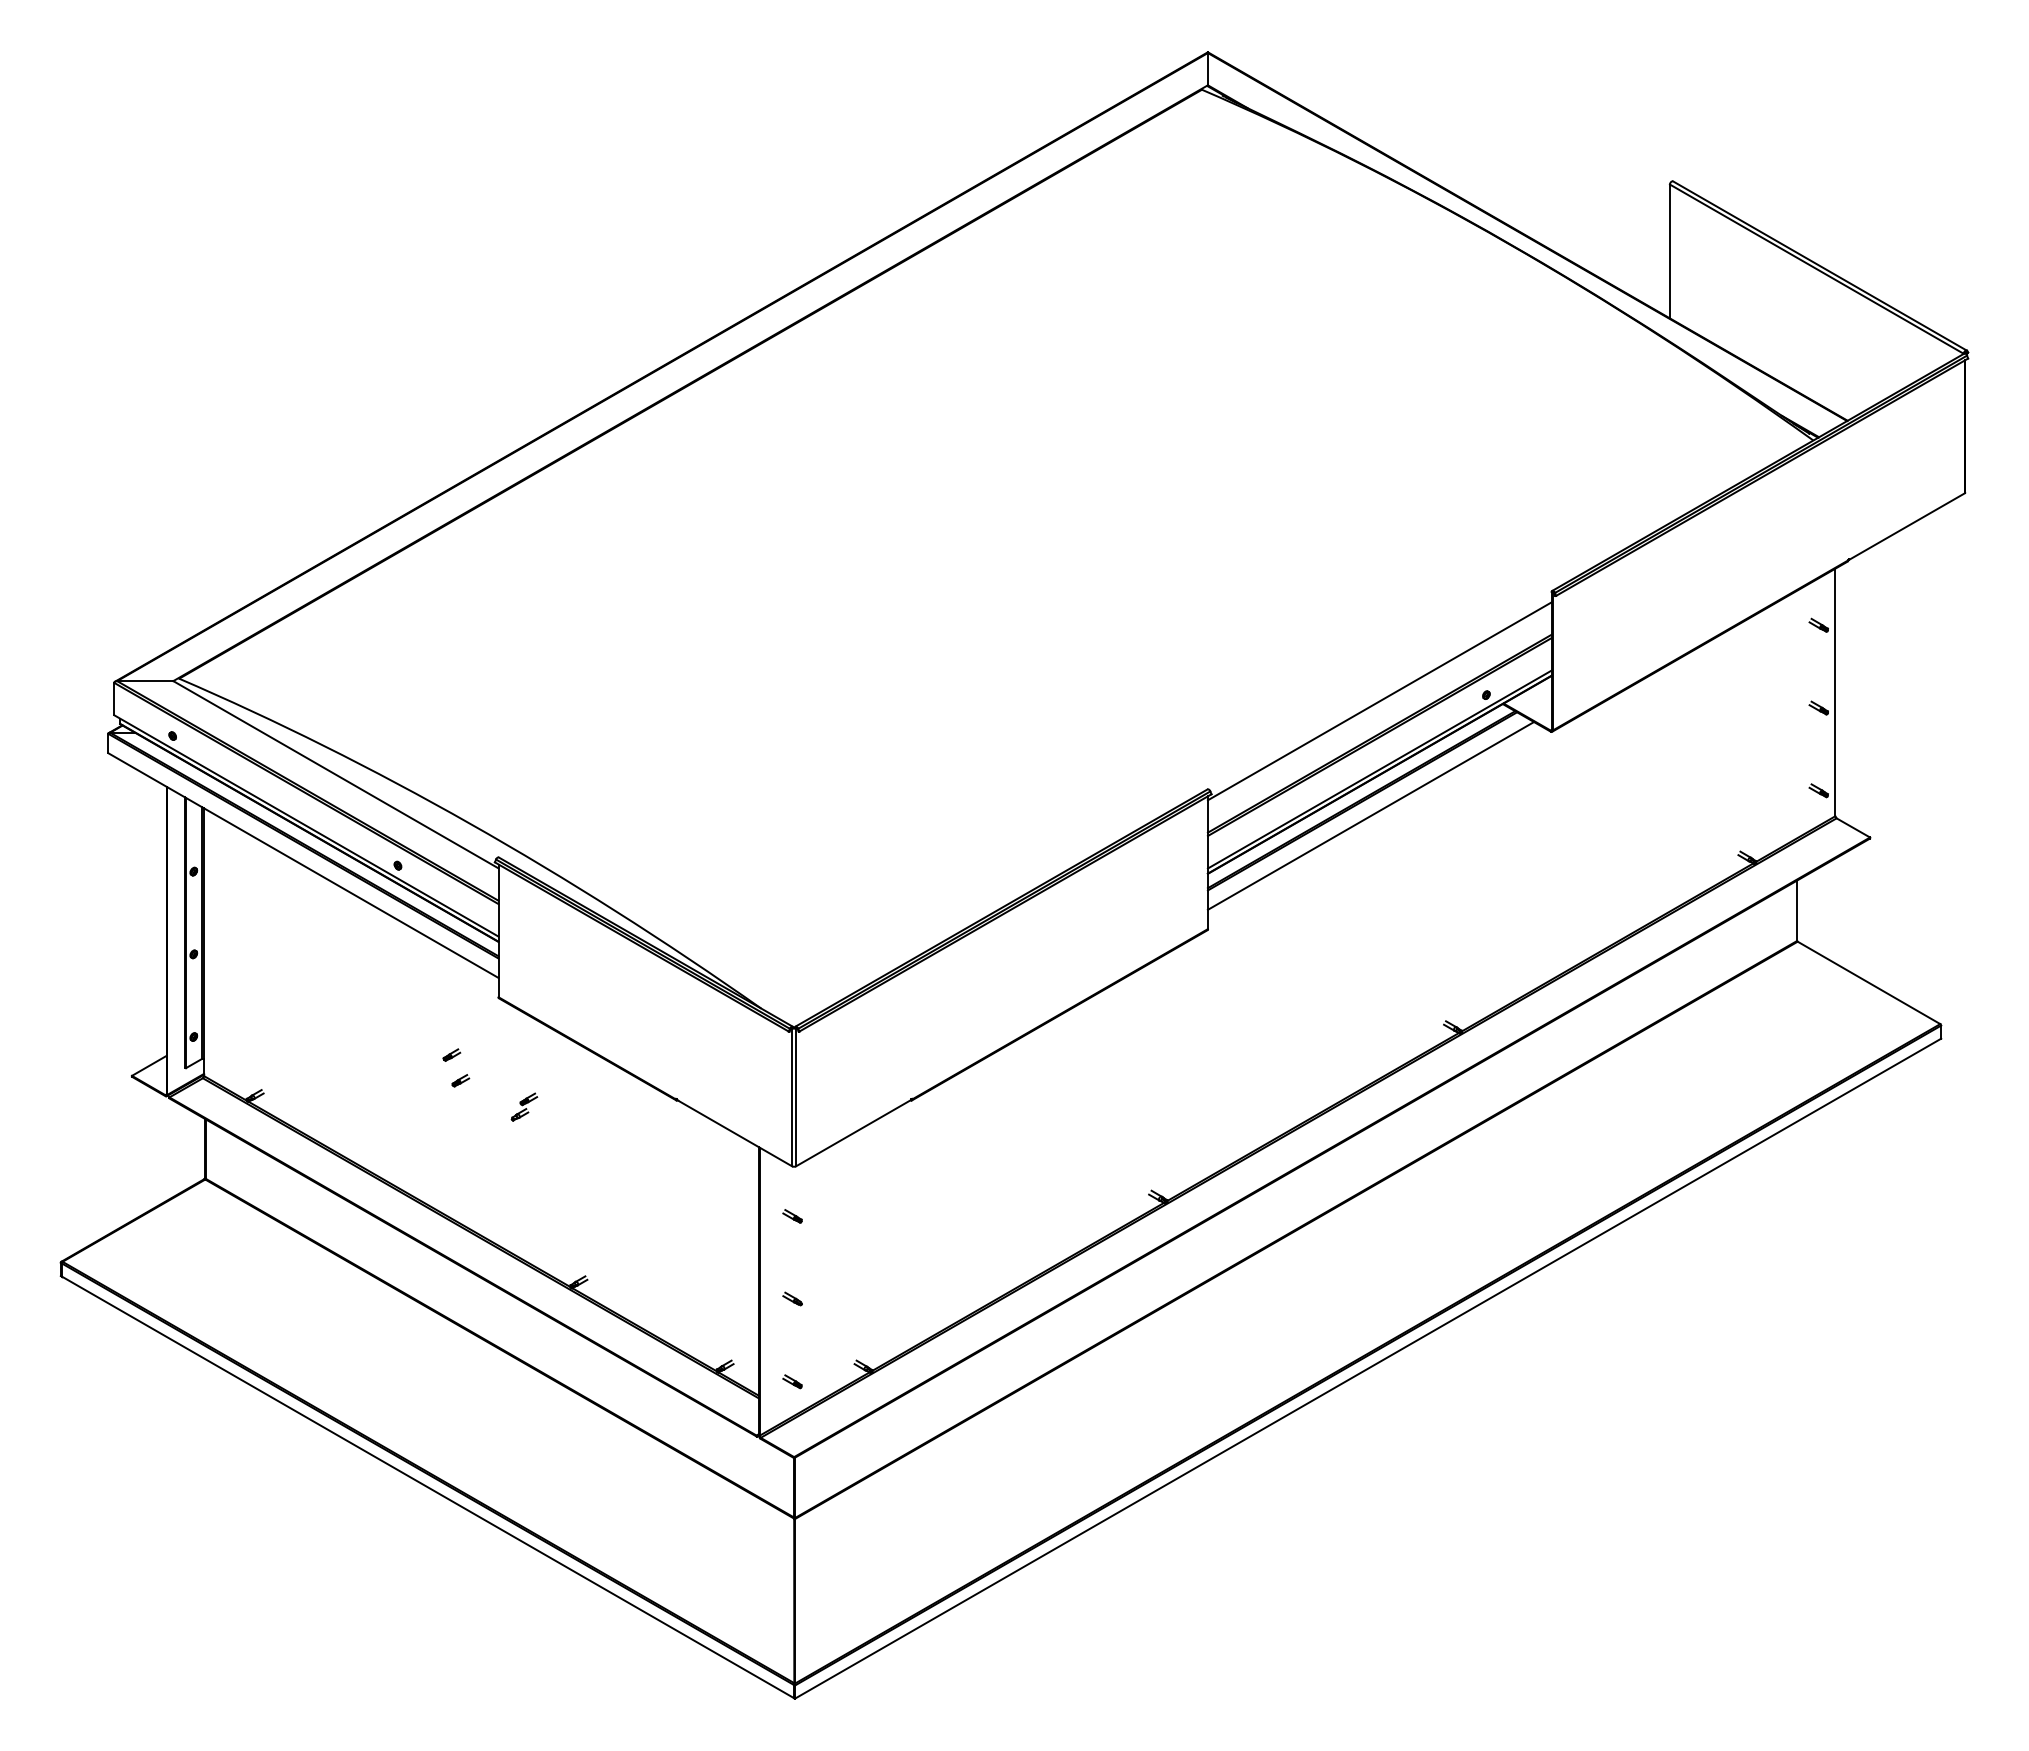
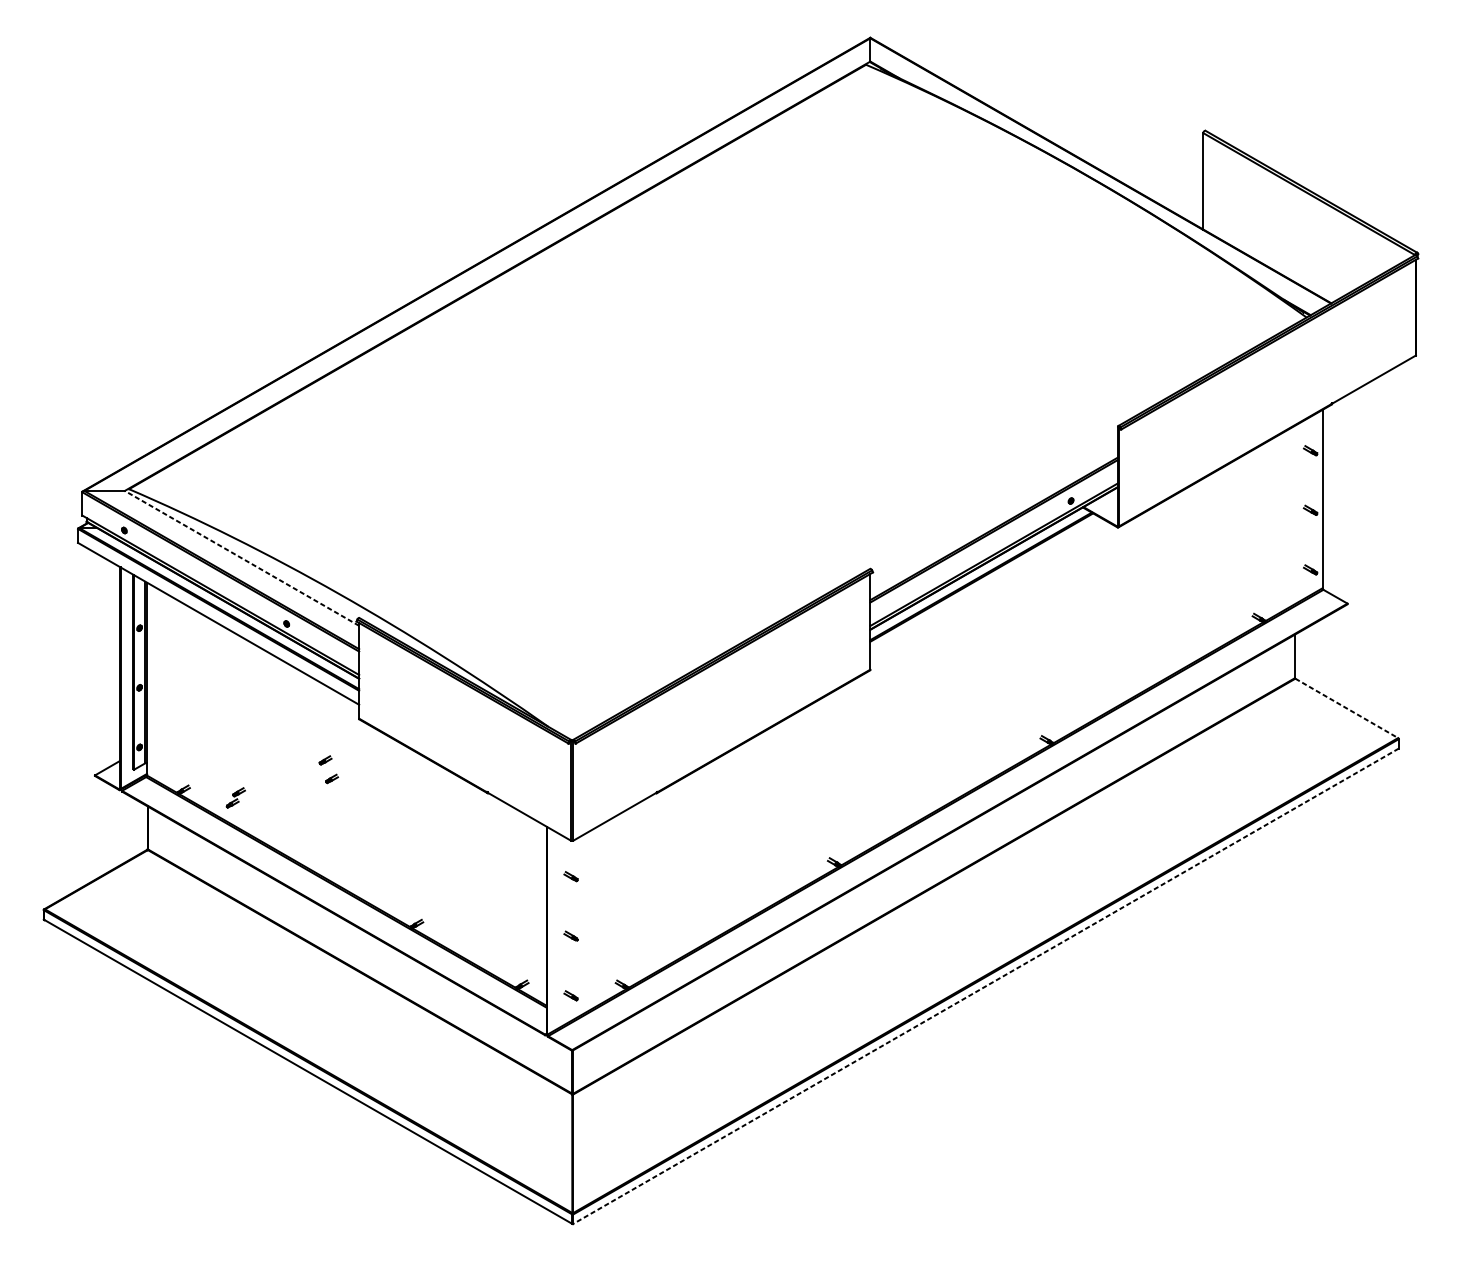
line: (1379, 701) -> (994, 505), removed
line: (335, 774) -> (241, 558), solid -> dashed
line: (1370, 815) -> (987, 587), removed
line: (1869, 983) -> (1347, 708), solid -> dashed
part: (524, 1106) -> (235, 797), moved
line: (1367, 1368) -> (985, 986), solid -> dashed

